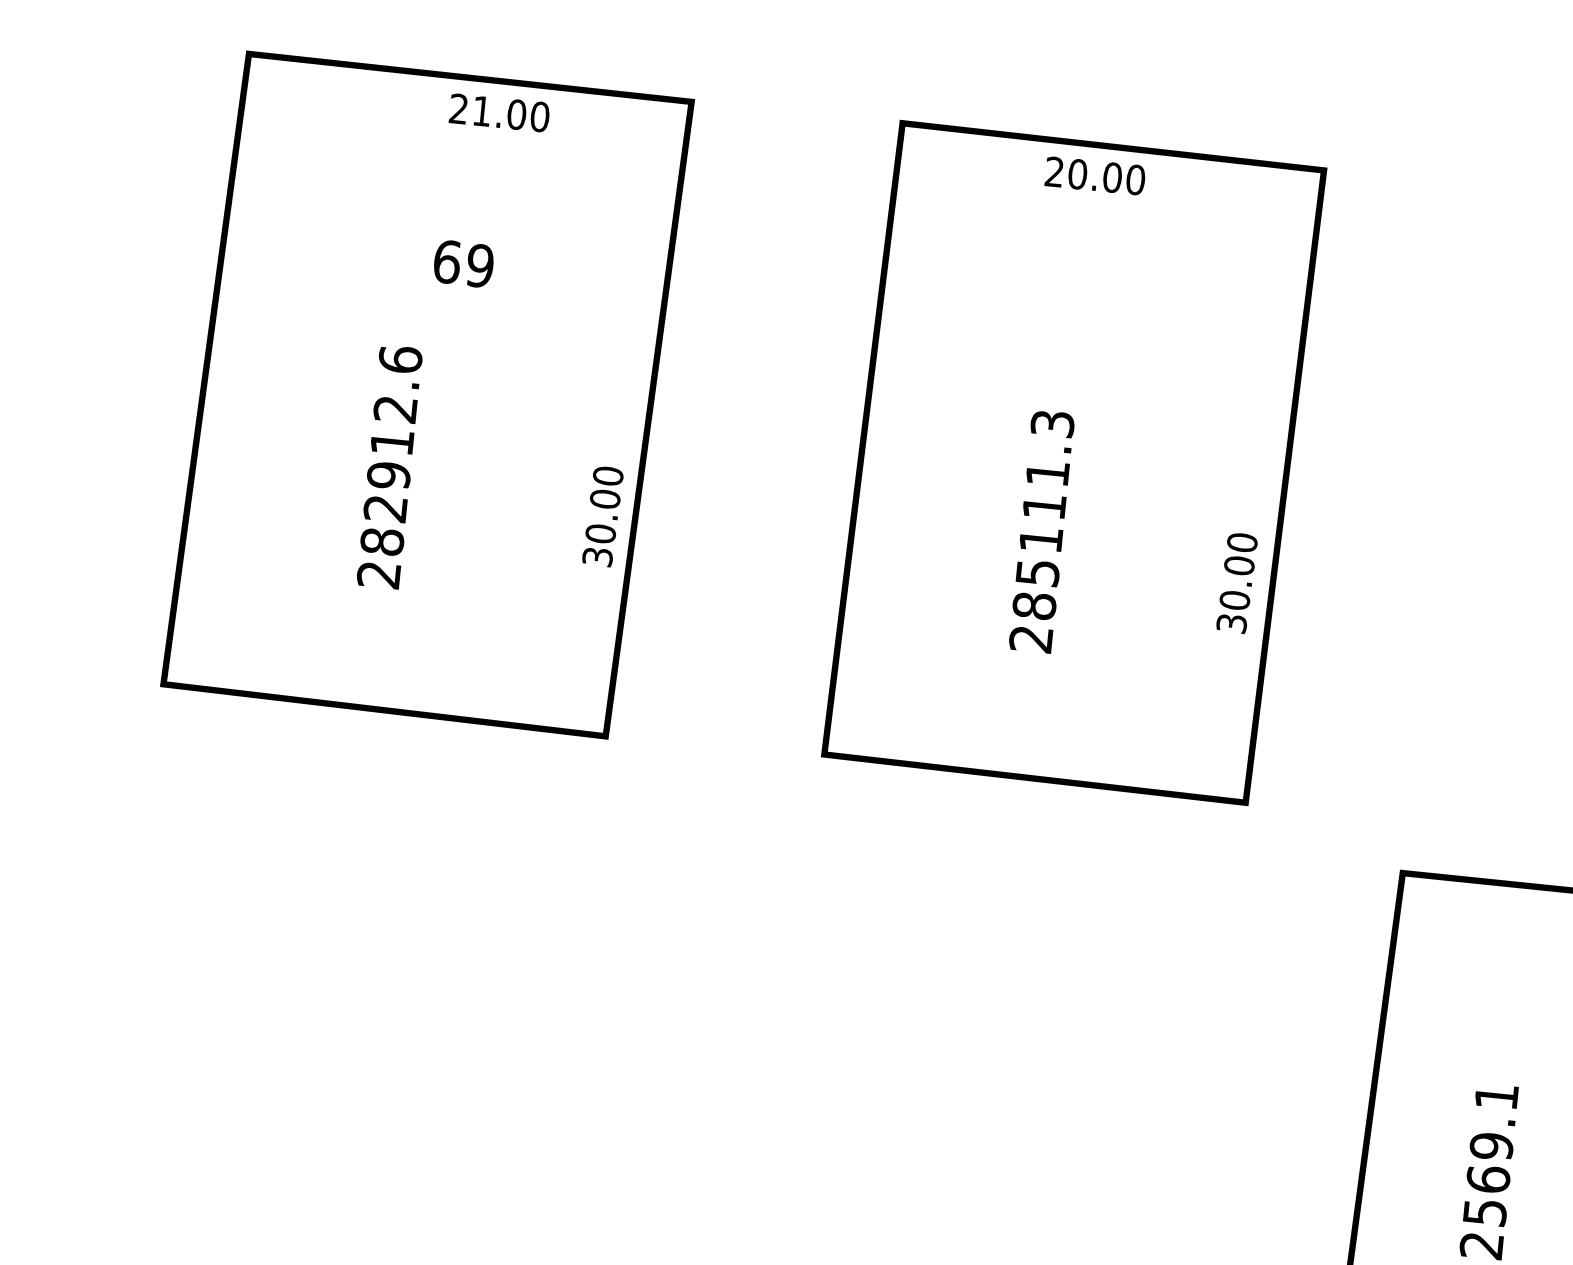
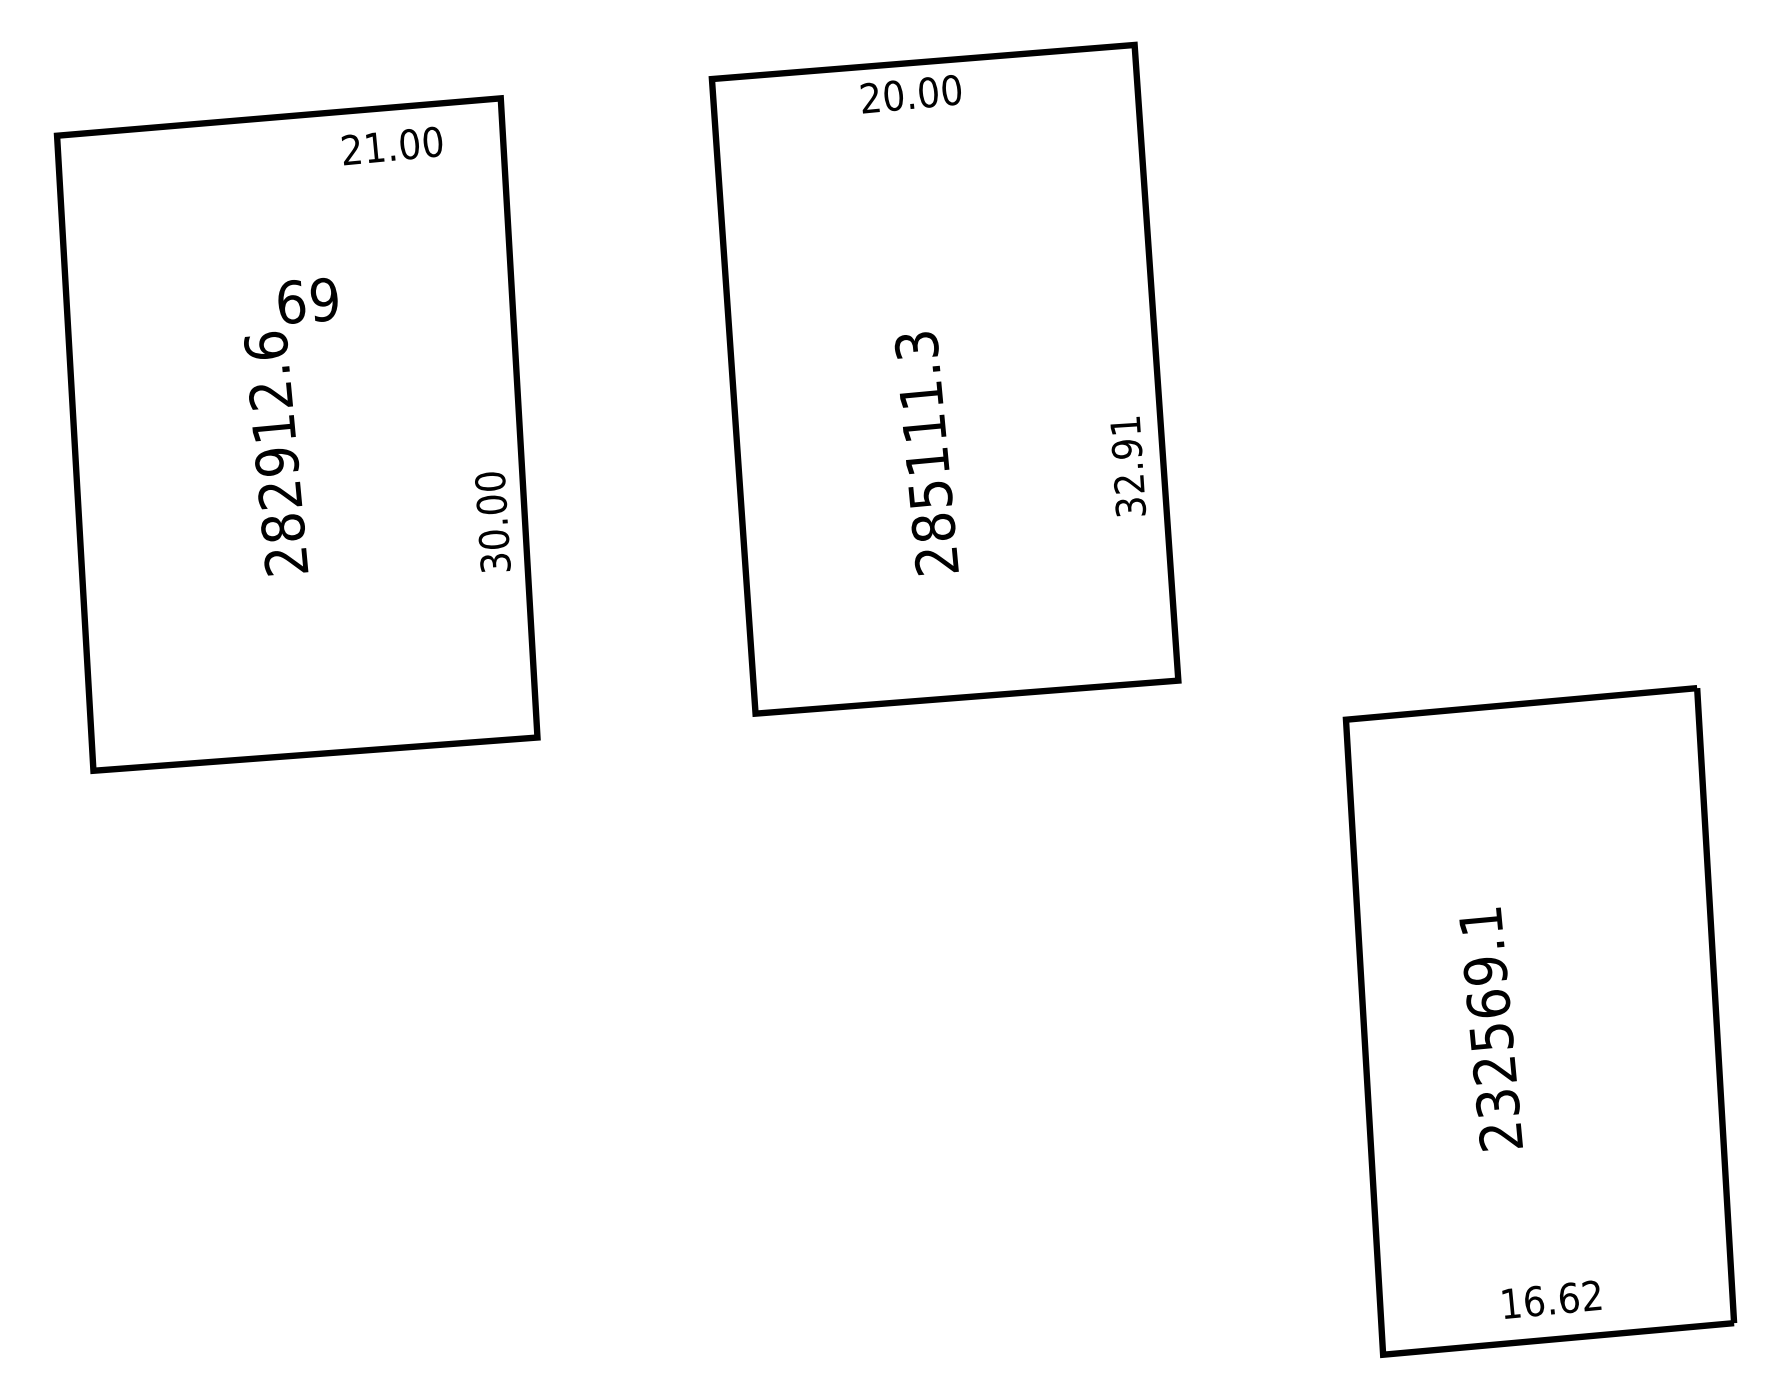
text: (498, 112) -> (391, 145), moved
text: (390, 467) -> (276, 453), moved
text: (1238, 571) -> (1127, 454), 30.00 -> 32.91

